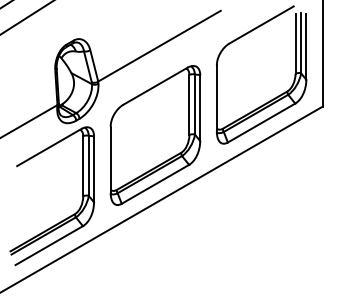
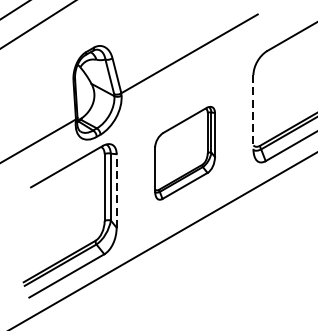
line: (216, 98) -> (253, 112), solid -> dashed
part: (155, 135) -> (185, 153), size x0.6
line: (94, 168) -> (117, 190), solid -> dashed

